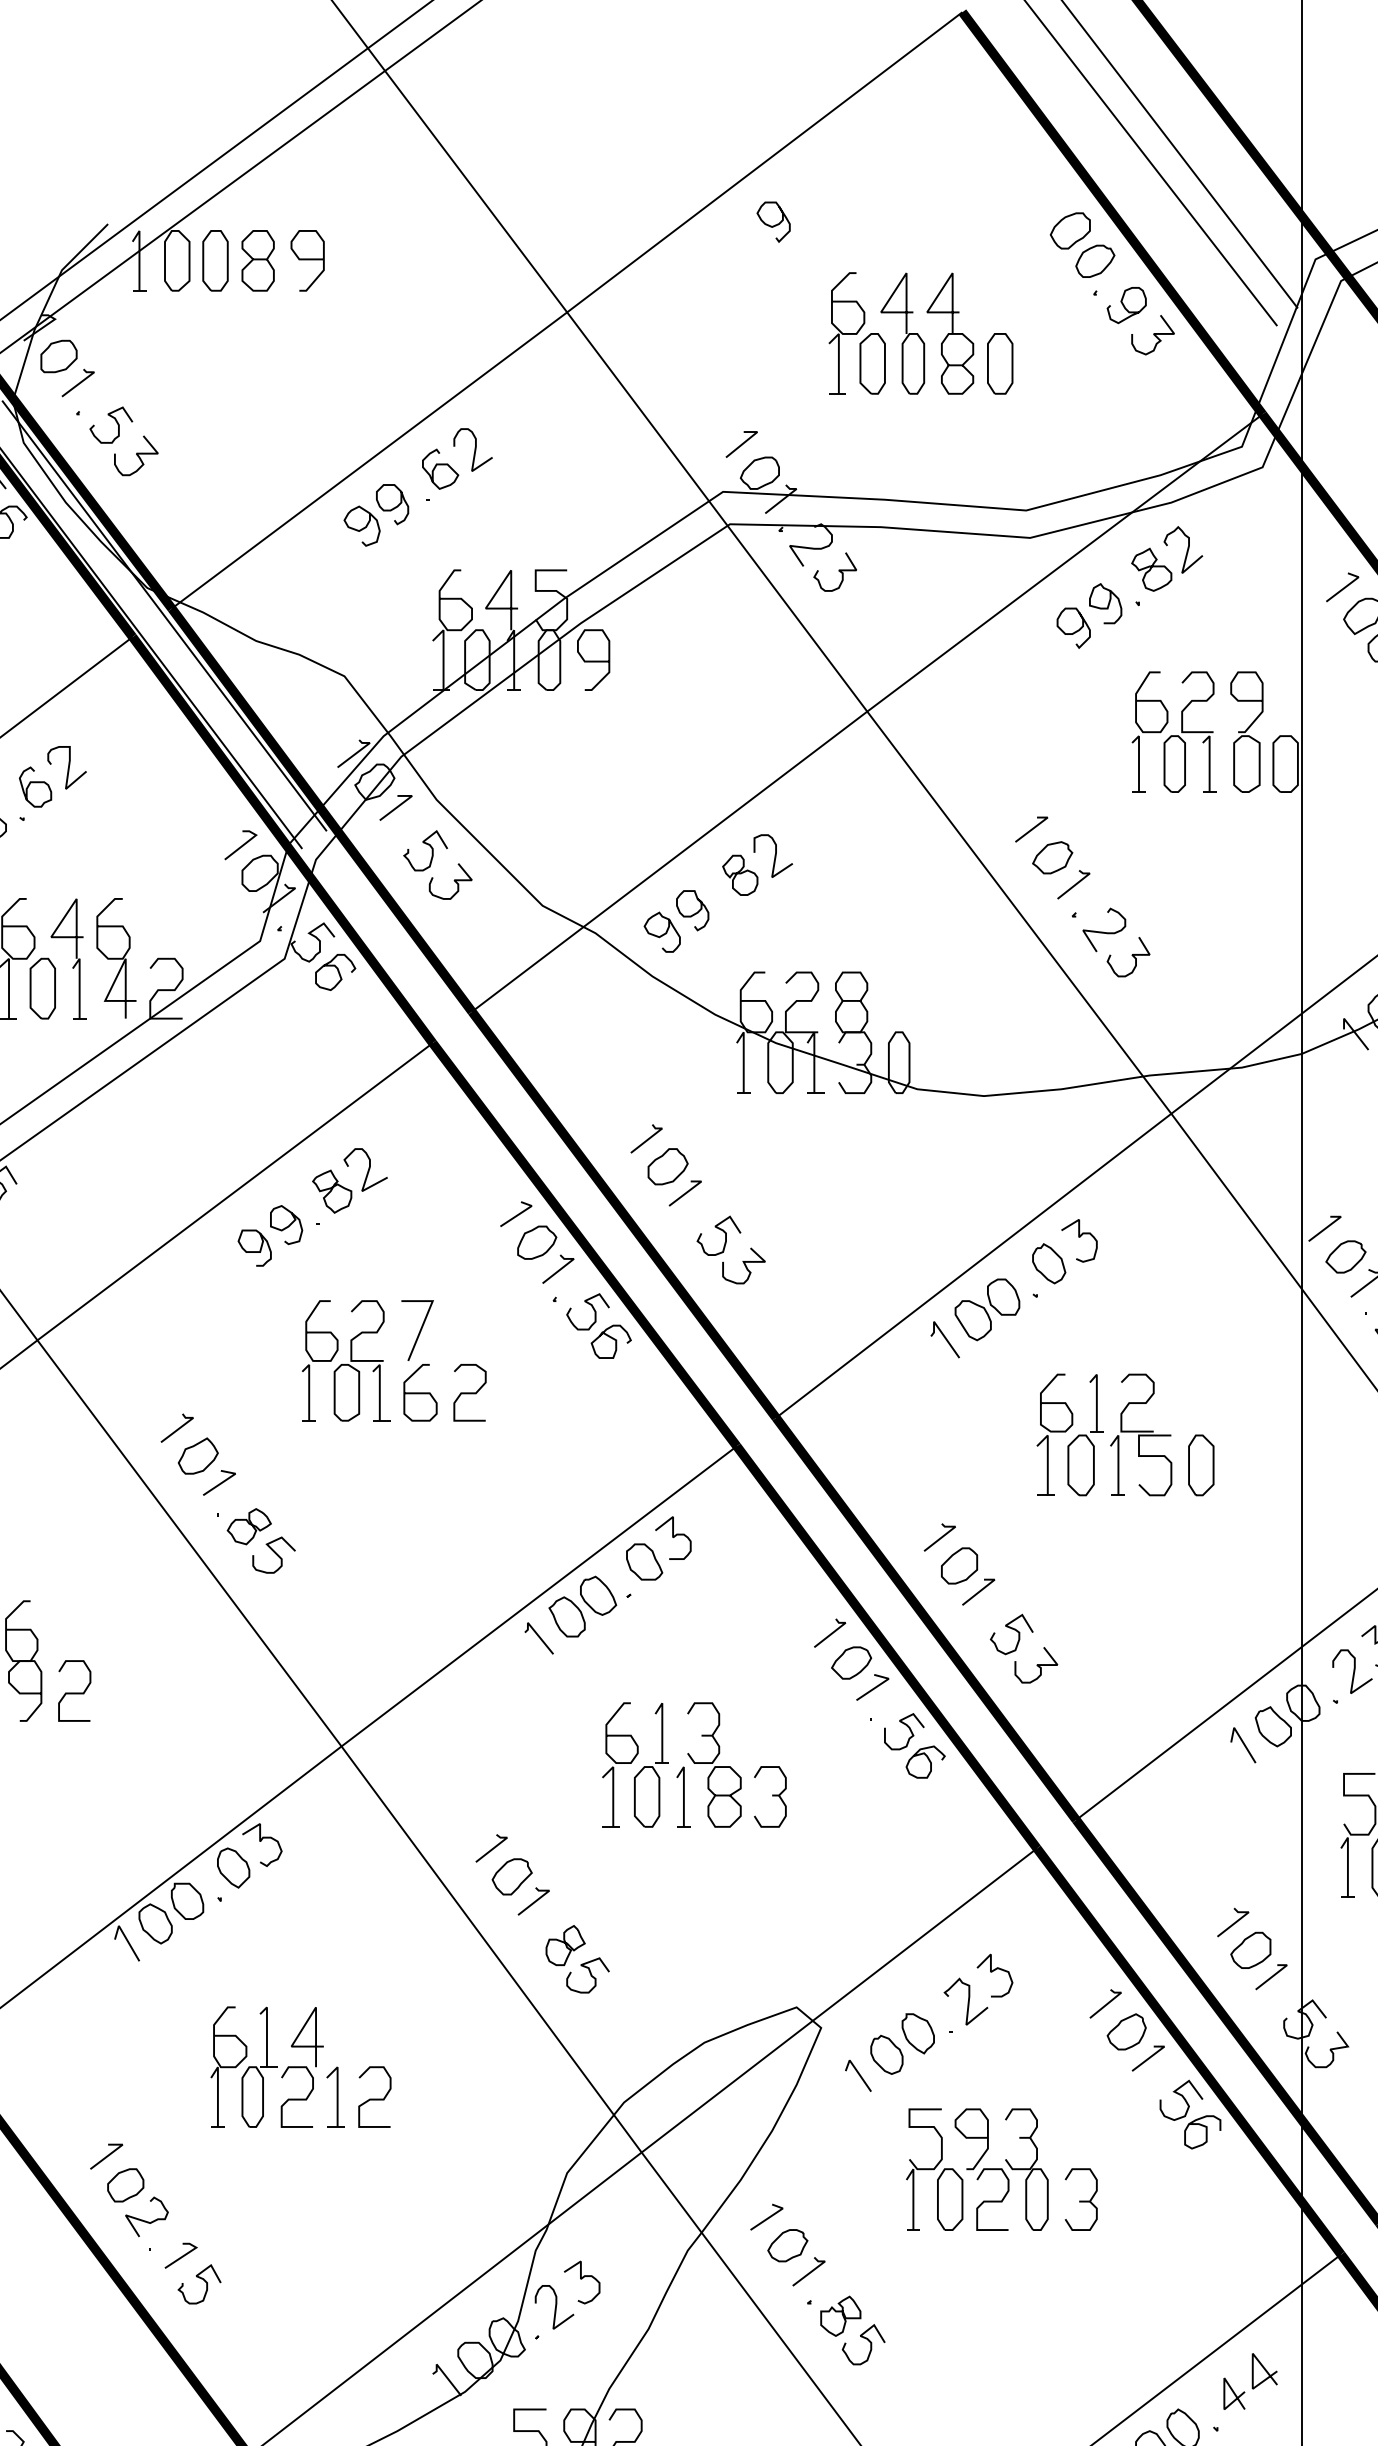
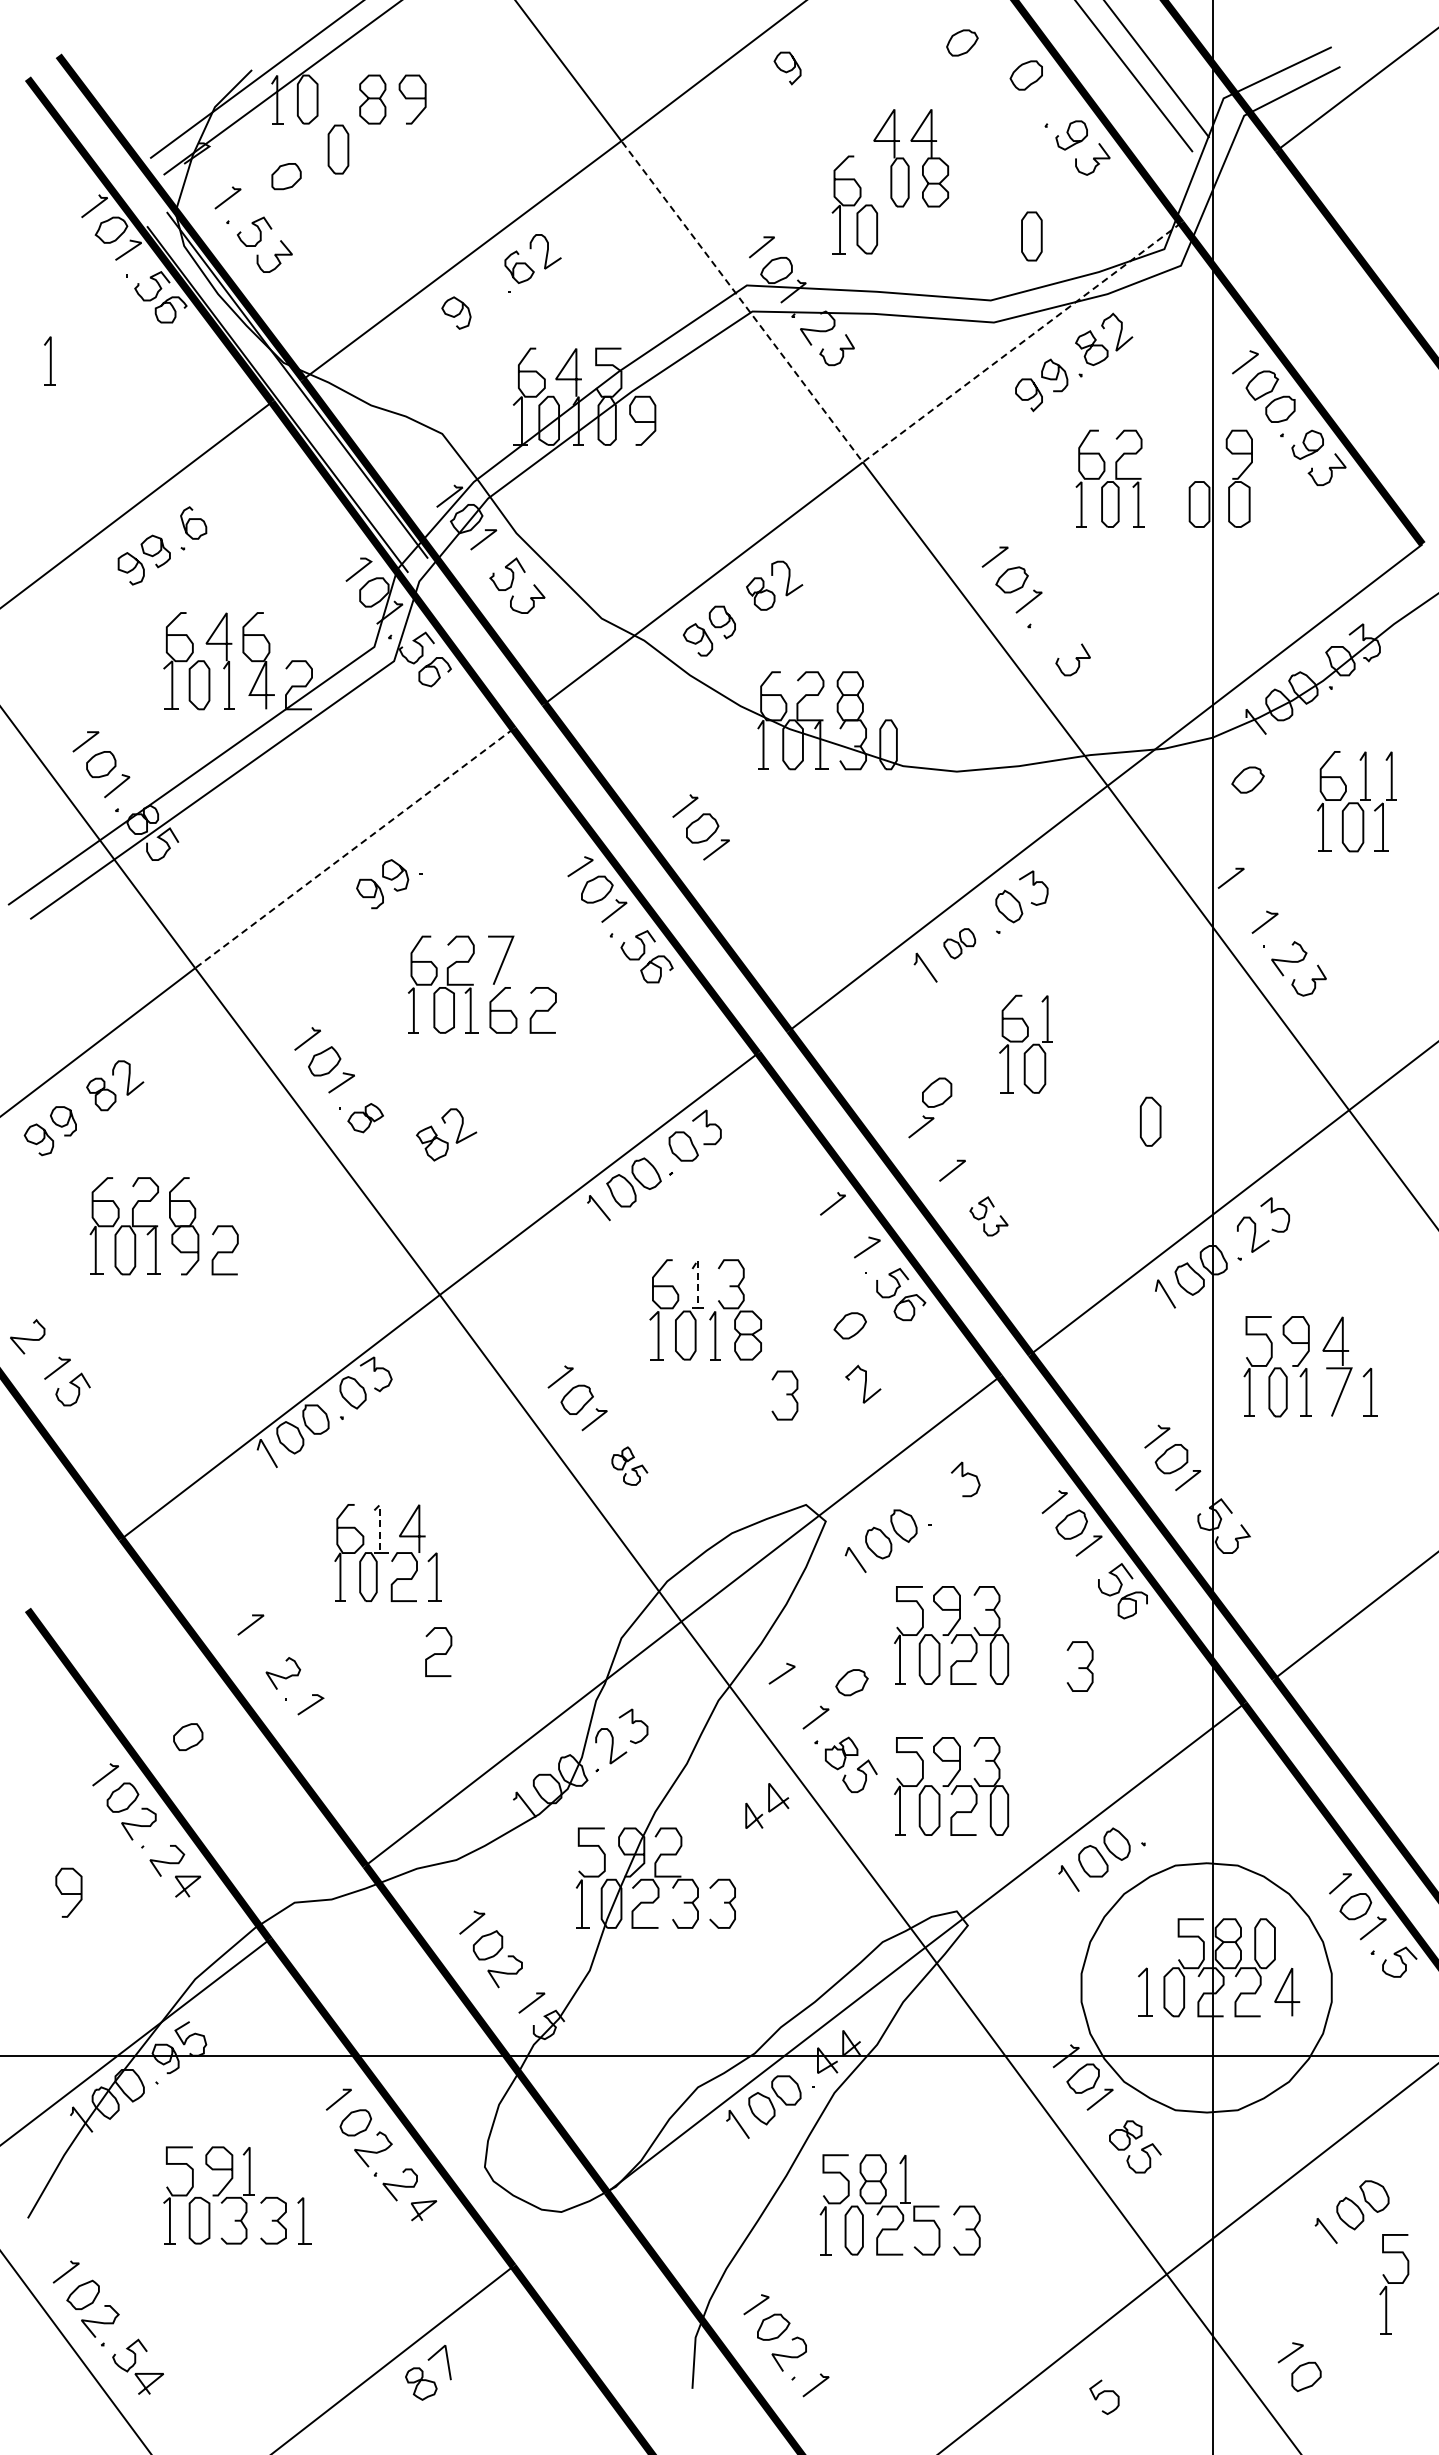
part: (215, 260) -> (338, 149), moved
part: (1095, 260) -> (962, 42), moved
part: (856, 332) -> (854, 204), moved
part: (58, 356) -> (286, 176), moved
part: (999, 363) -> (1031, 236), moved
curve: (394, 506) -> (482, 297), removed
line: (865, 709) -> (861, 460), solid -> dashed
part: (1245, 731) -> (1238, 478), moved
curve: (67, 767) -> (219, 507), removed
curve: (1104, 931) -> (1053, 639), removed
part: (347, 1187) -> (444, 1140), moved
line: (235, 1191) -> (354, 848), solid -> dashed
part: (731, 1250) -> (753, 895), removed
part: (1345, 1256) -> (1247, 779), moved
part: (987, 1309) -> (959, 943), size x0.6
part: (1141, 1433) -> (1083, 1043), removed
part: (1201, 1465) -> (1150, 1121), moved
curve: (275, 1554) -> (386, 1140), removed
part: (959, 1565) -> (937, 1092), moved
part: (1023, 1648) -> (988, 1216), size x0.7
part: (850, 1662) -> (849, 1325), moved
line: (661, 1725) -> (697, 1278), solid -> dashed
part: (769, 1796) -> (784, 1395), moved
part: (577, 1958) -> (629, 1465), size x0.7
curve: (967, 2000) -> (864, 1383), moved
line: (266, 2031) -> (379, 1524), solid -> dashed
curve: (374, 2098) -> (438, 1653), moved
part: (126, 2184) -> (188, 1736), moved
part: (1080, 2199) -> (1079, 1666), moved
part: (787, 2245) -> (851, 1682), moved
curve: (199, 2279) -> (325, 1723), removed
part: (977, 2357) -> (951, 1786), added
part: (1250, 2380) -> (767, 1805), moved

